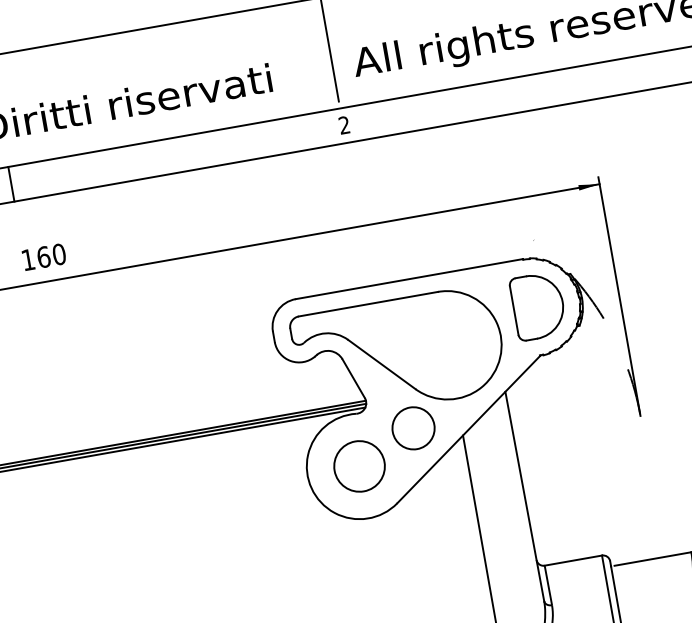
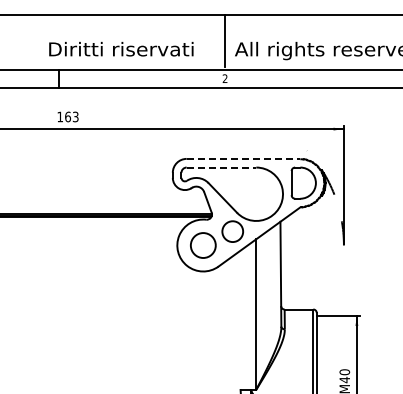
text: (58, 253) -> (75, 116), 160 -> 163
line: (409, 278) -> (243, 158), solid -> dashed
line: (368, 304) -> (221, 167), solid -> dashed

